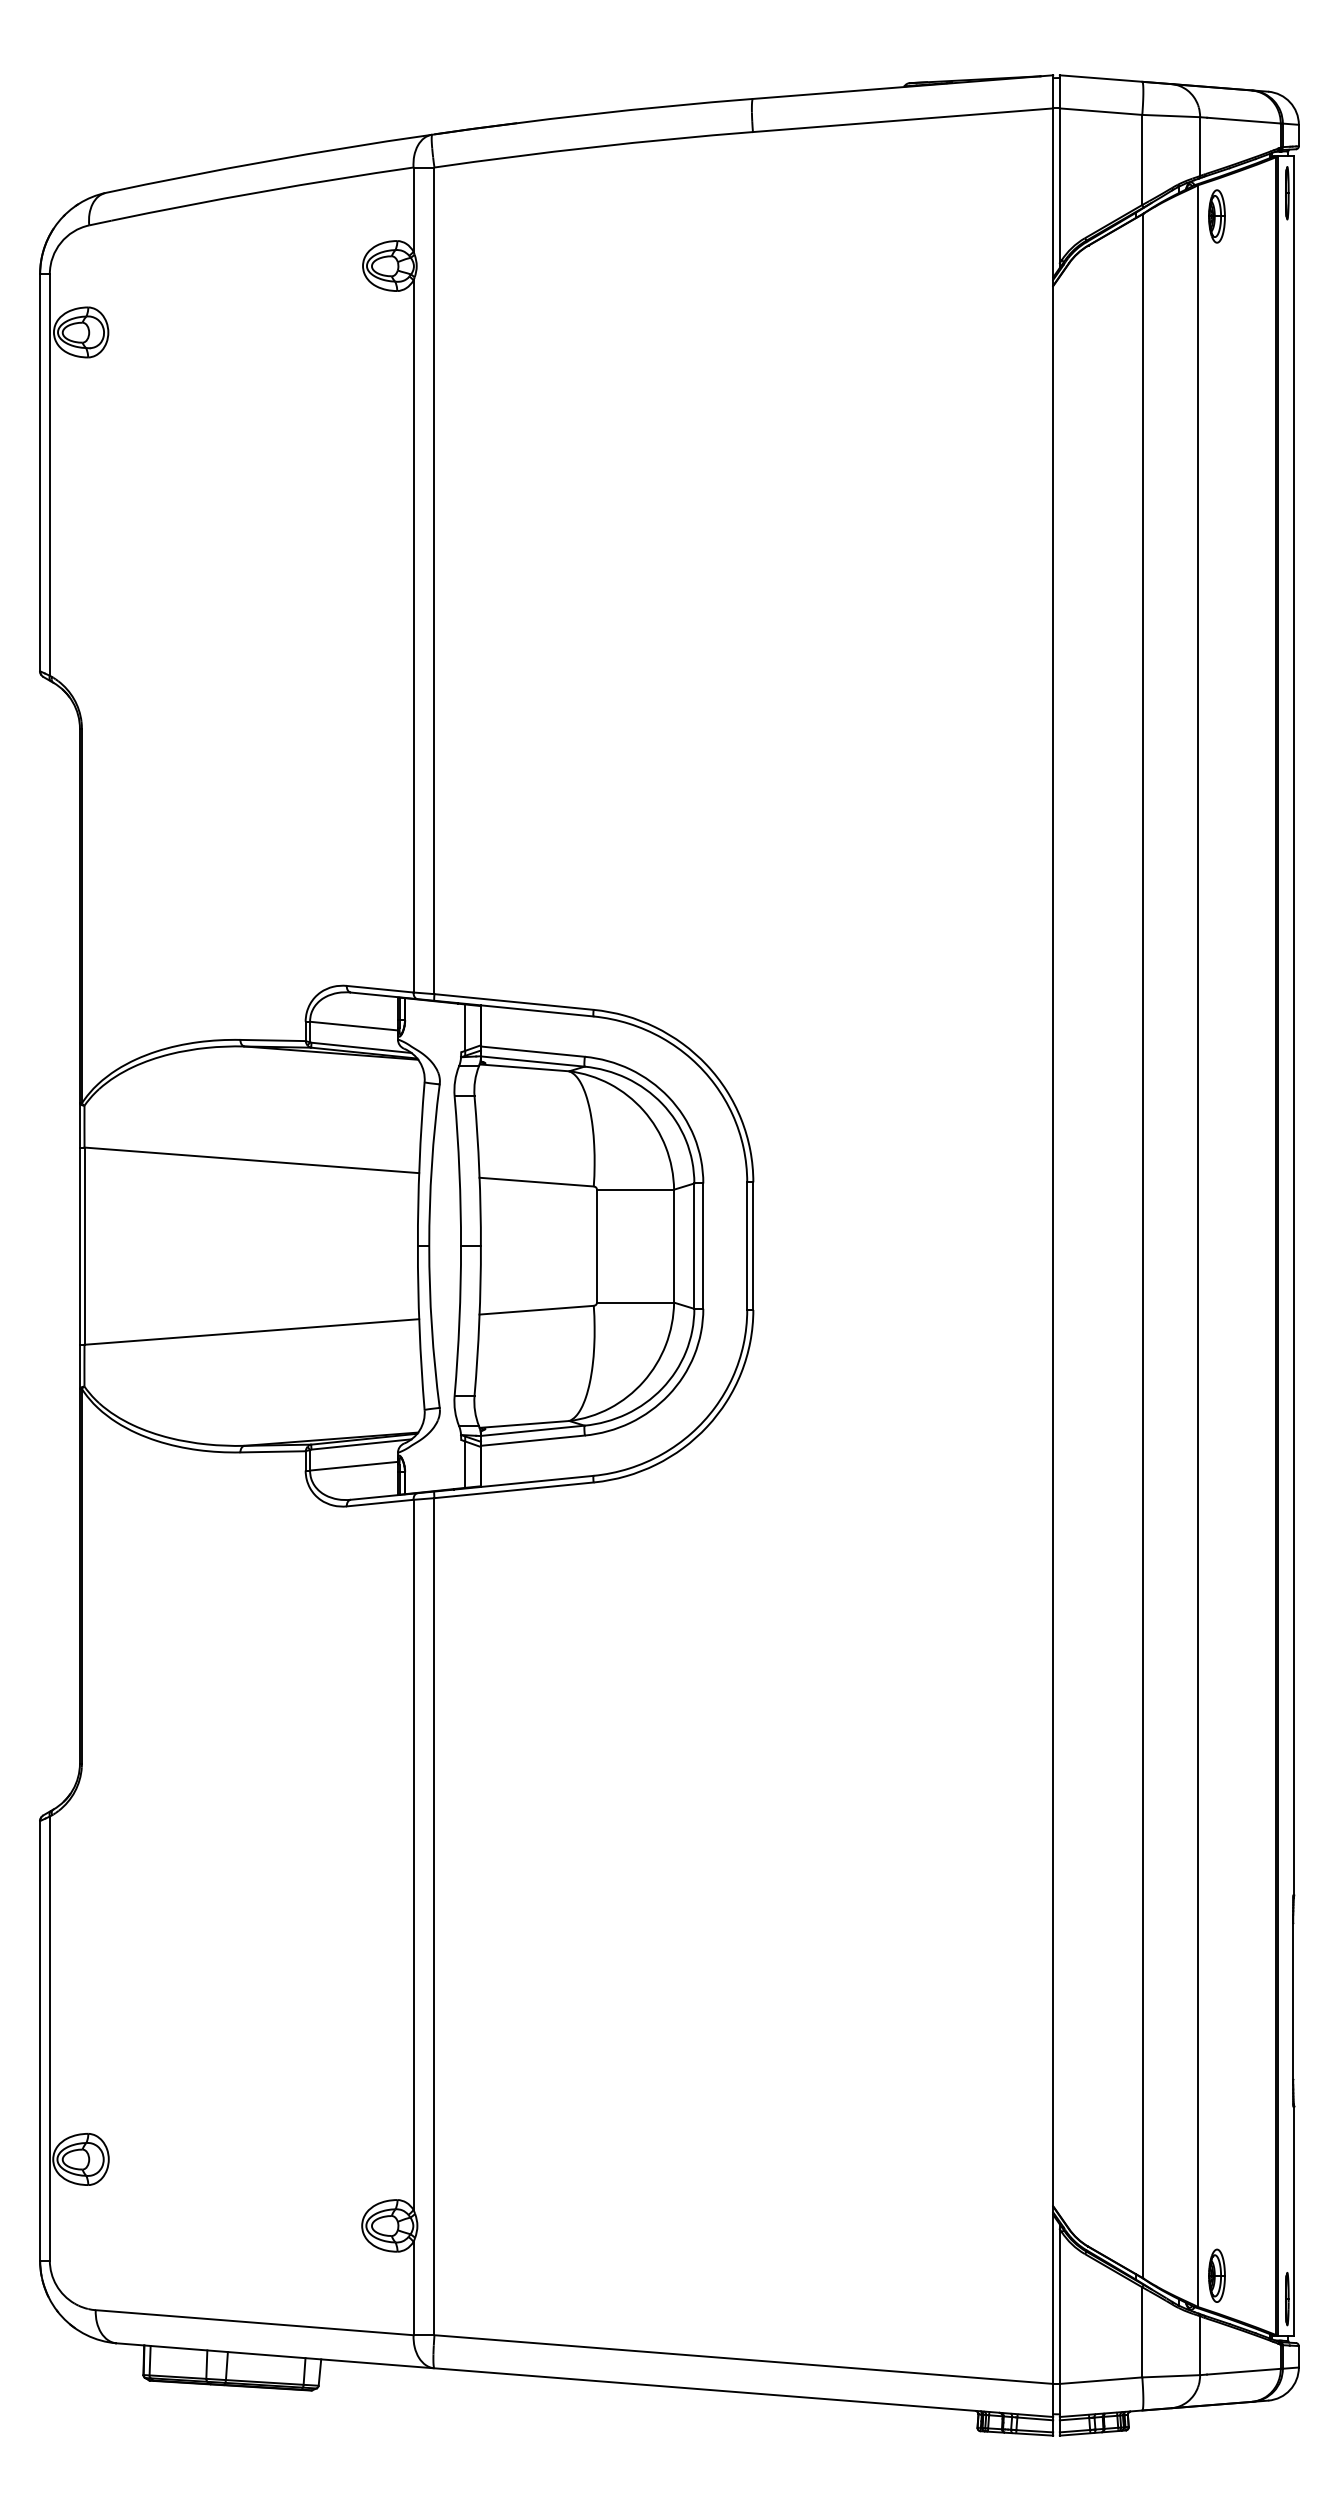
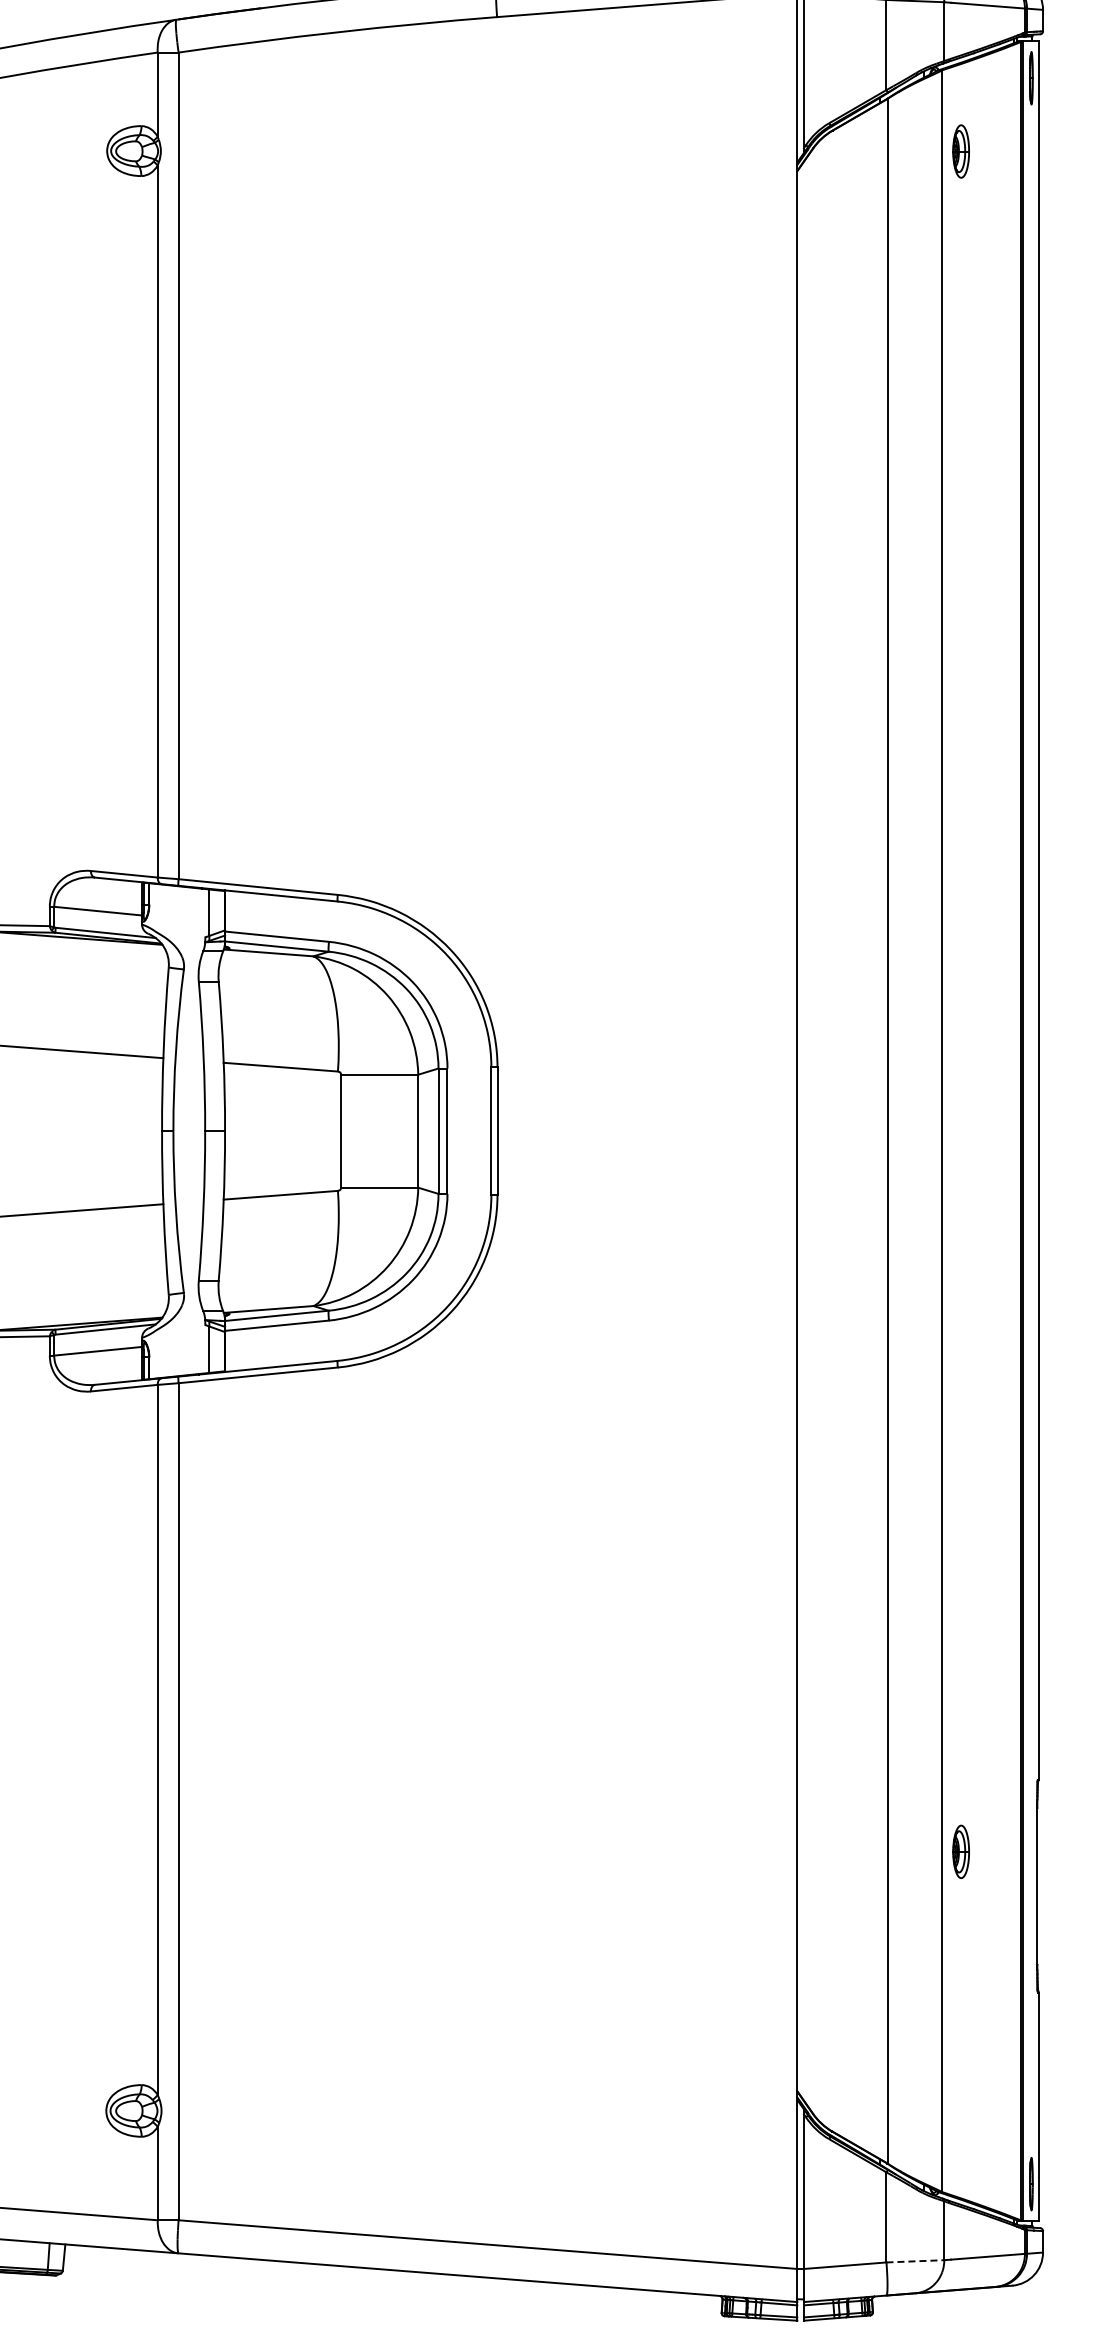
part: (1216, 216) -> (960, 151), moved
part: (1216, 2275) -> (960, 1851), moved
line: (1171, 2376) -> (915, 2261), solid -> dashed

